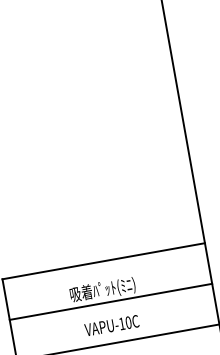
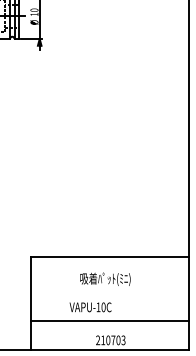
line: (110, 302) -> (109, 289), removed
text: (111, 325) -> (90, 307), moved

